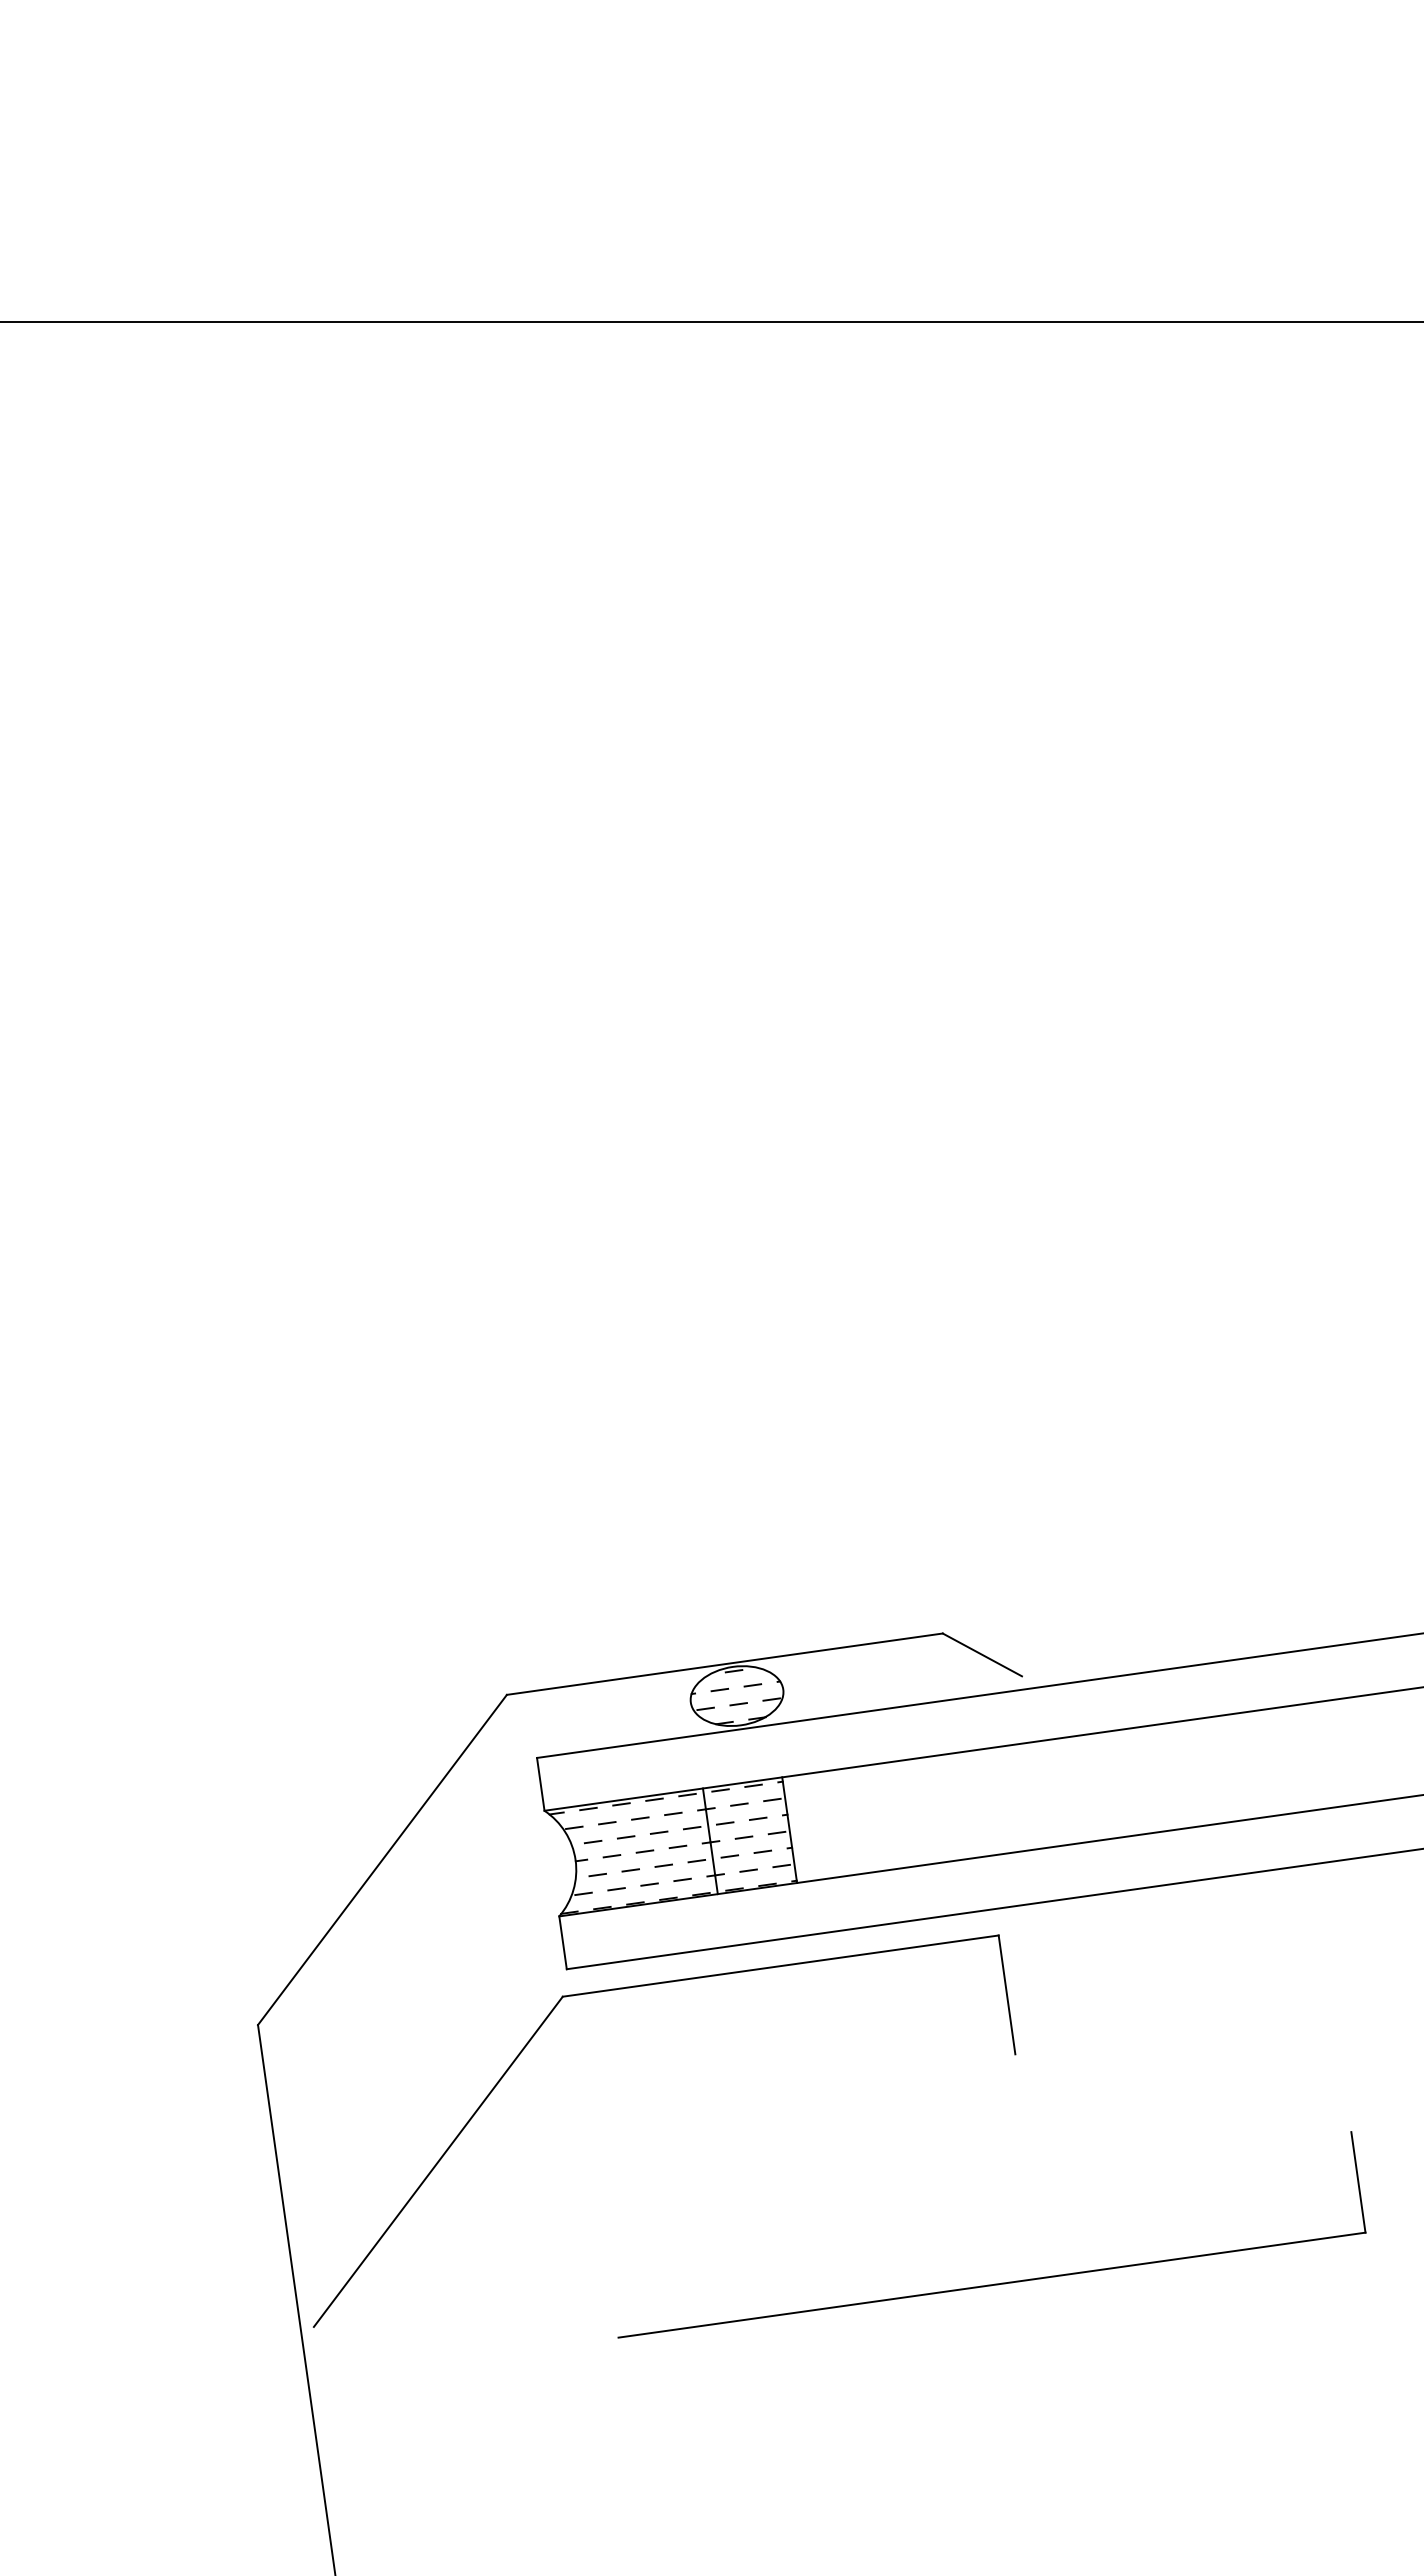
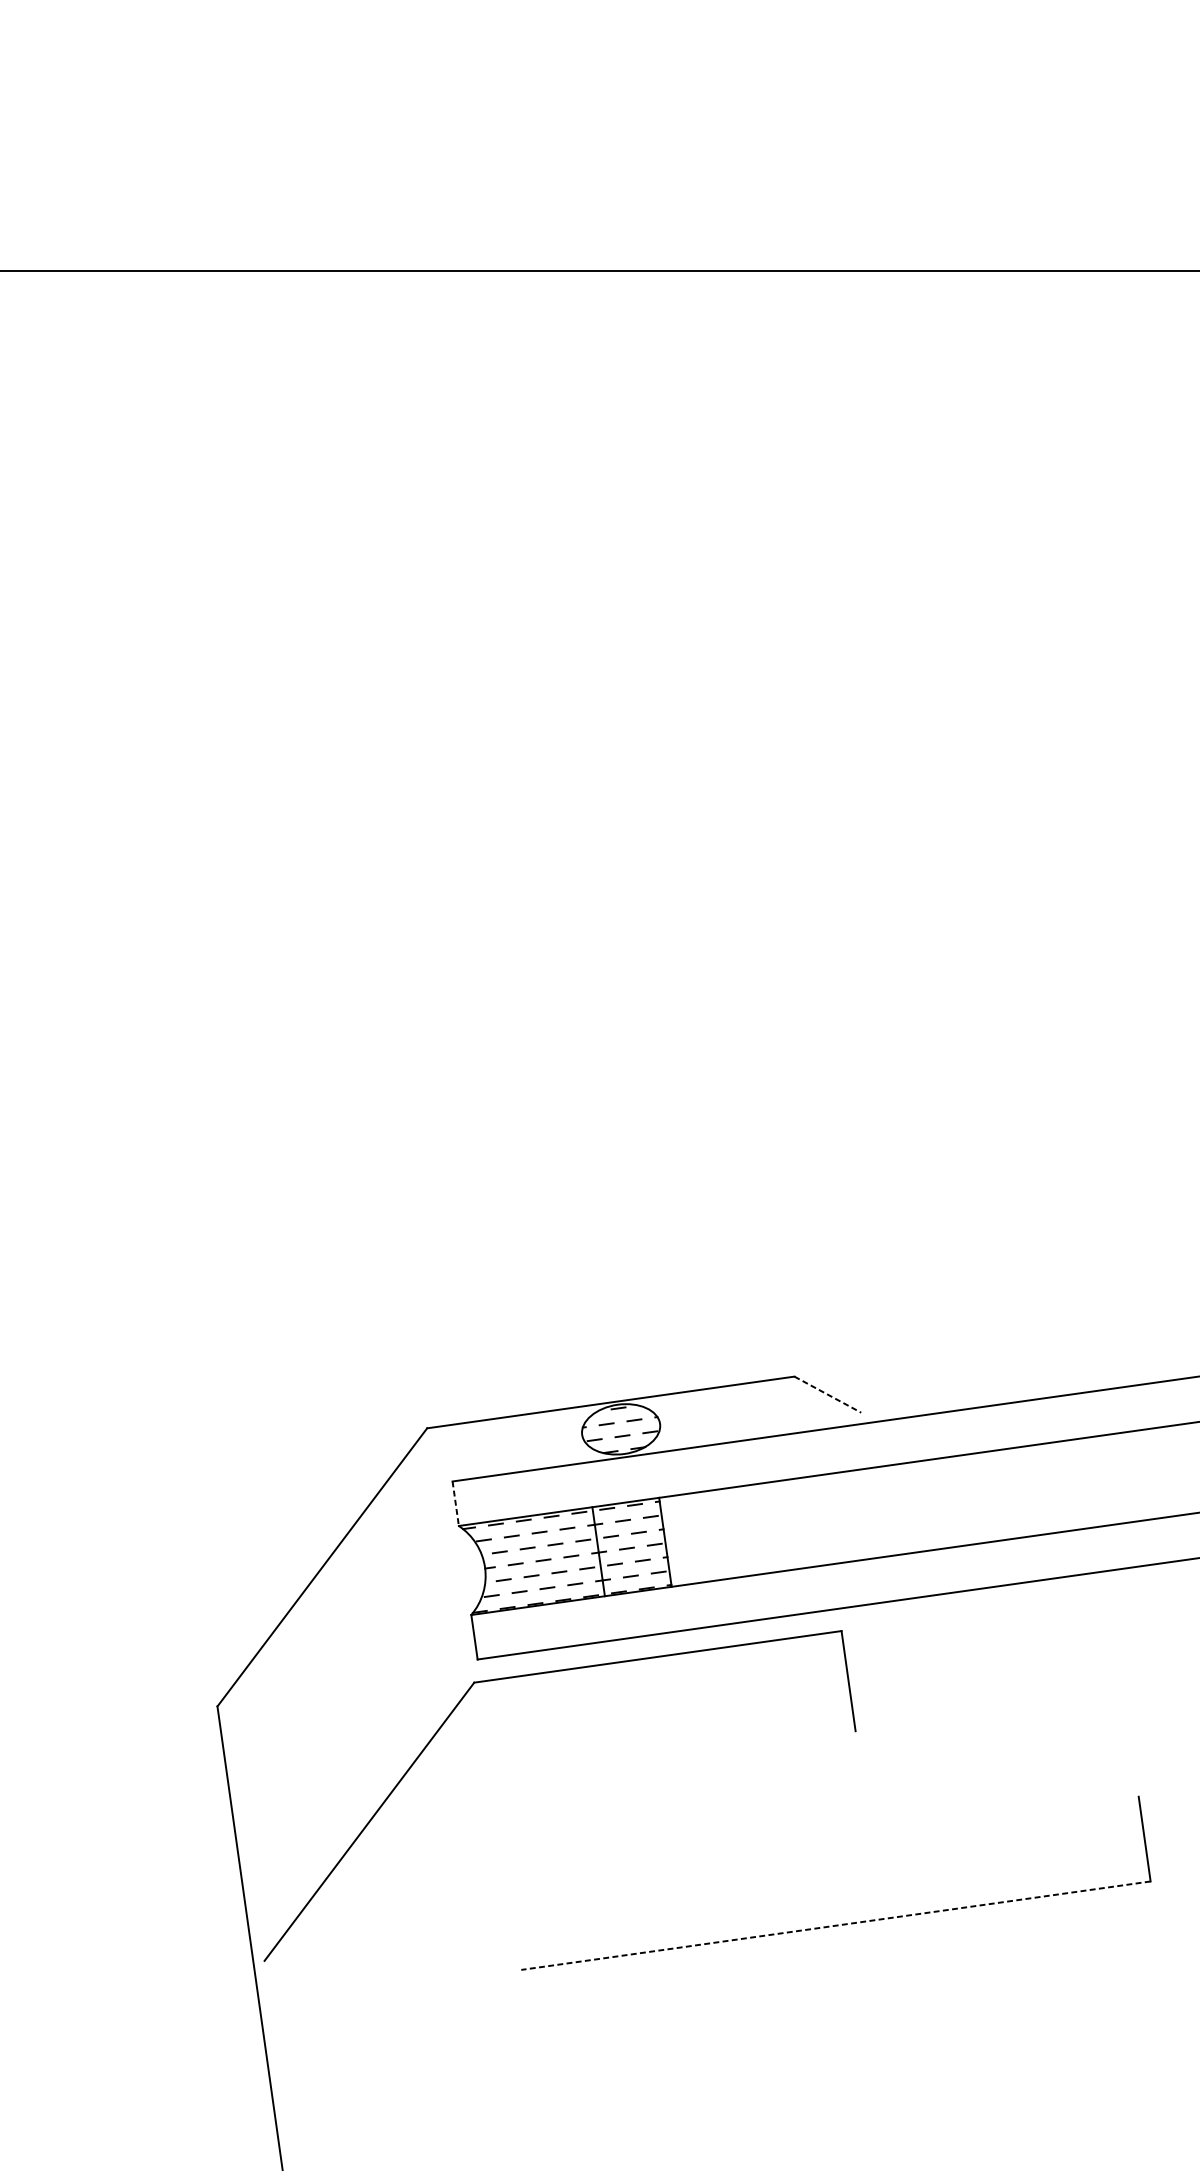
line: (982, 1655) -> (827, 1395), solid -> dashed
line: (540, 1784) -> (455, 1503), solid -> dashed
line: (991, 2285) -> (835, 1925), solid -> dashed

